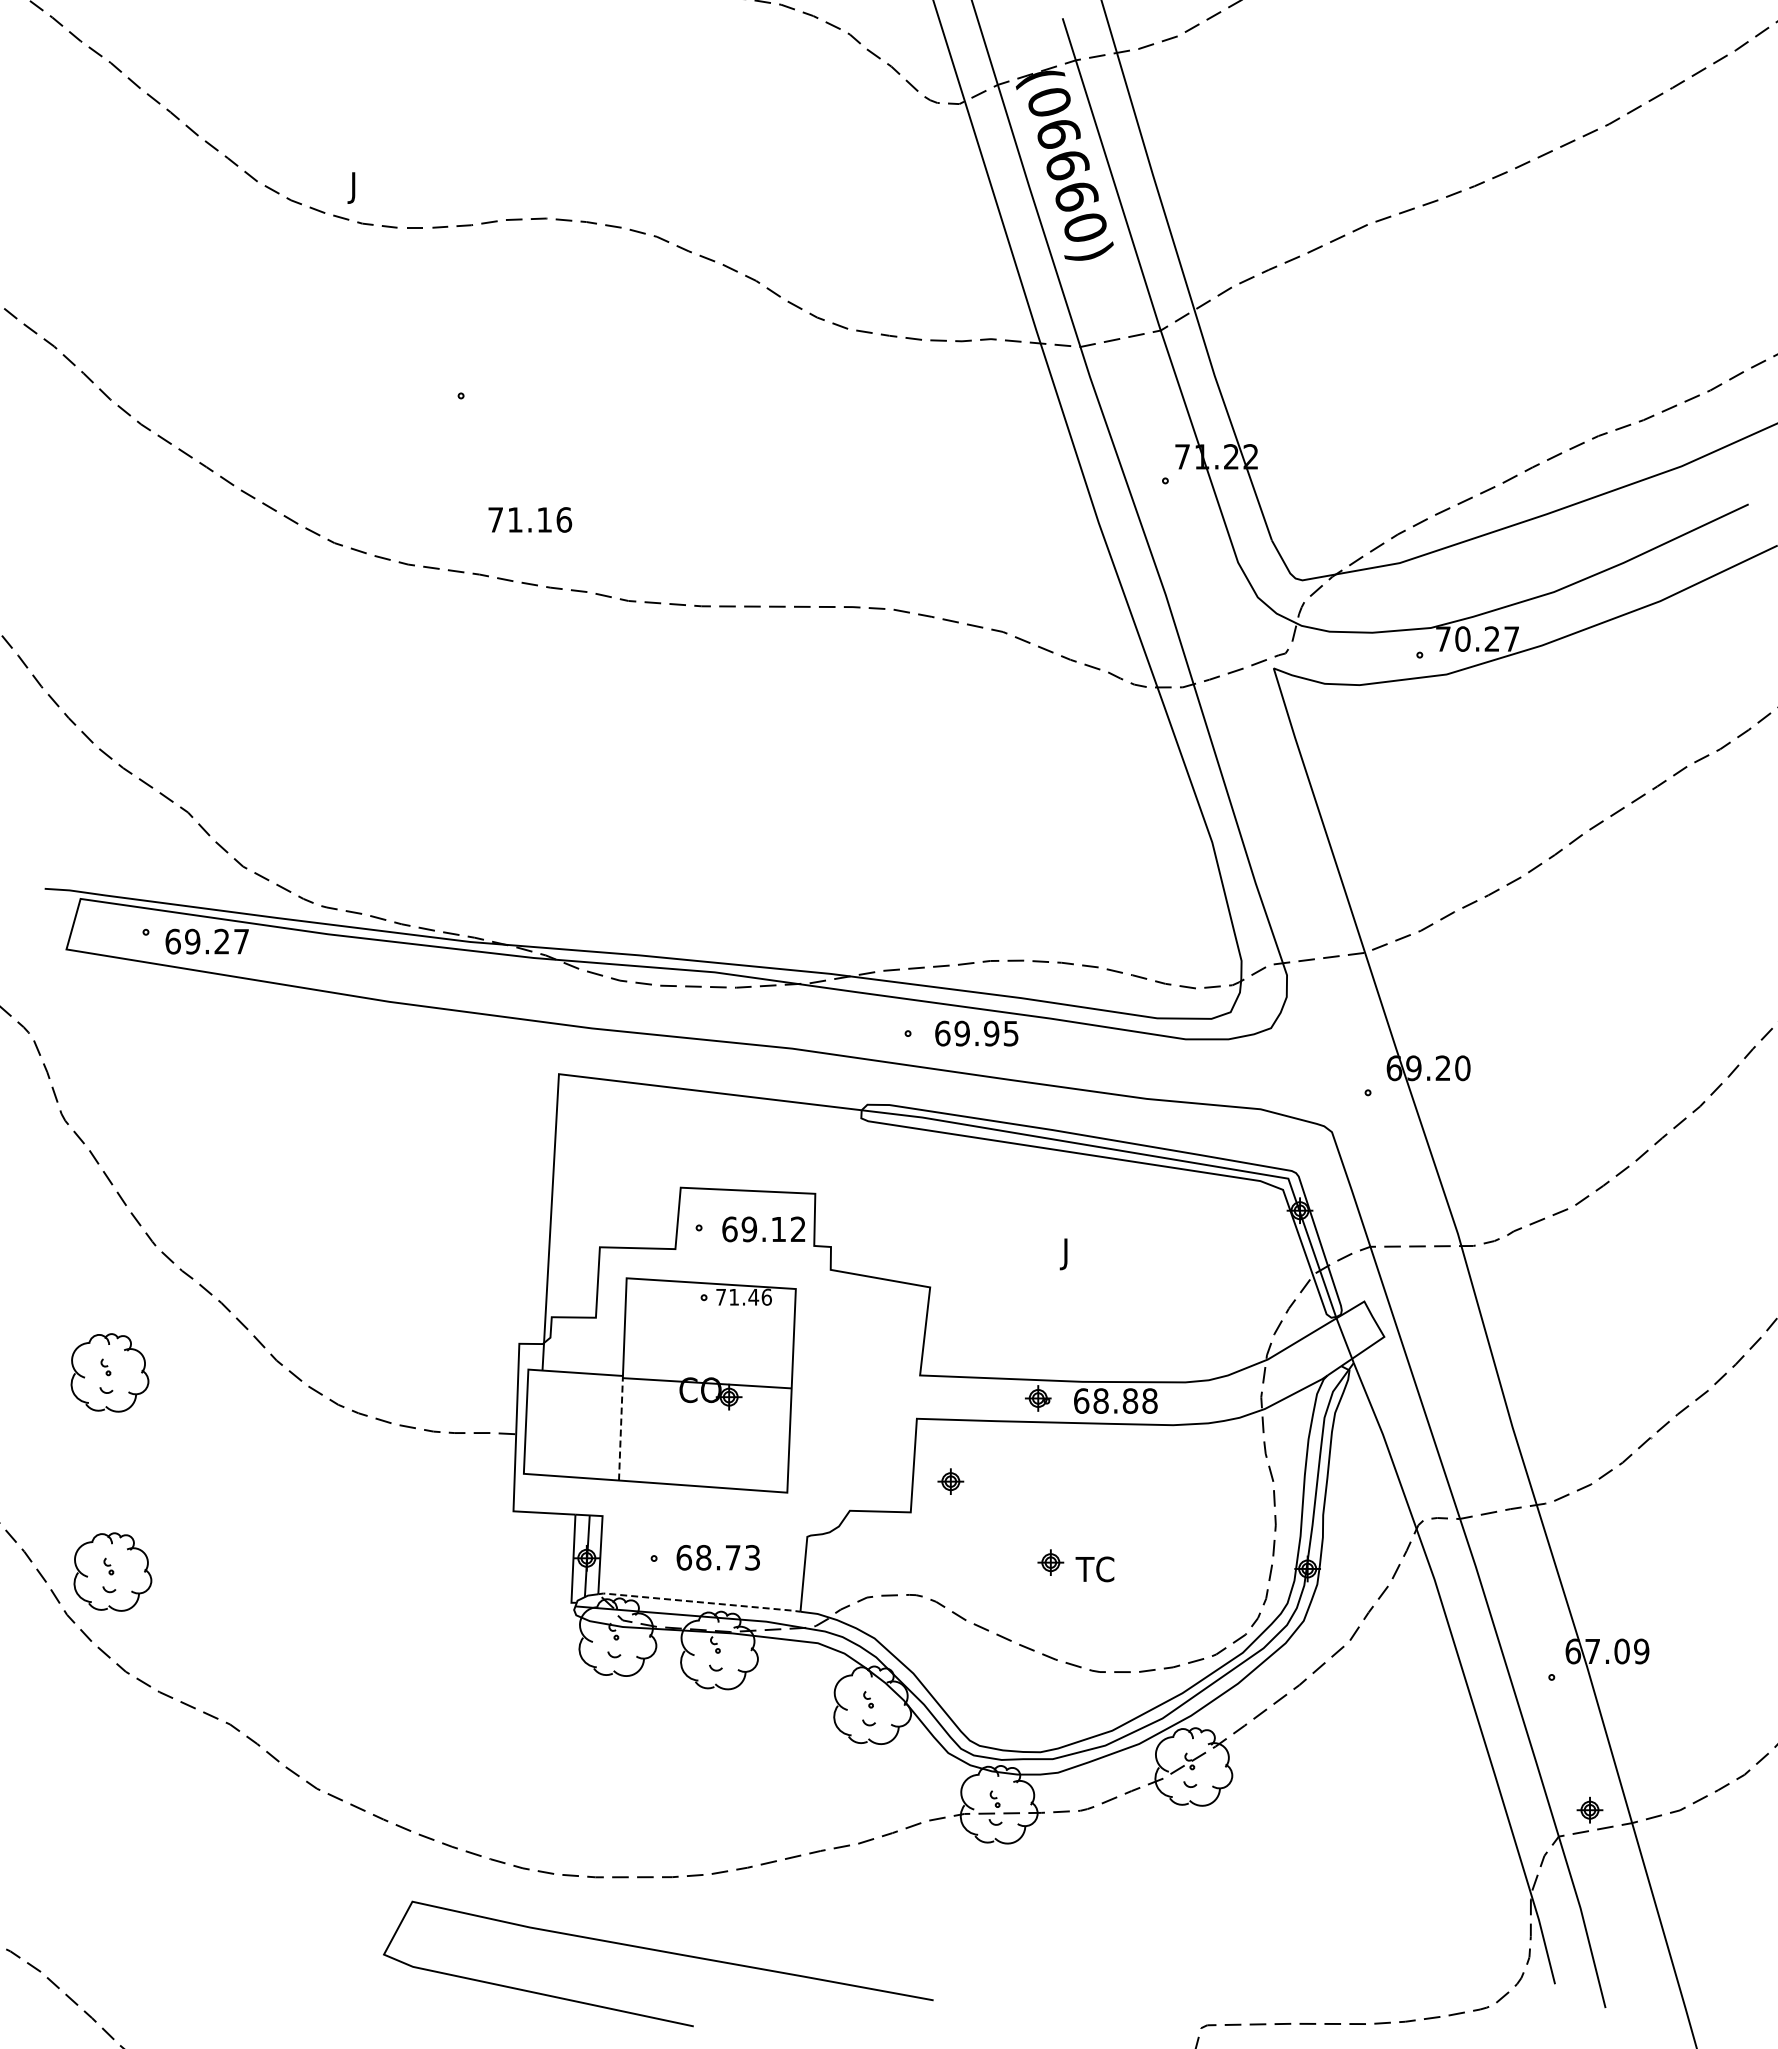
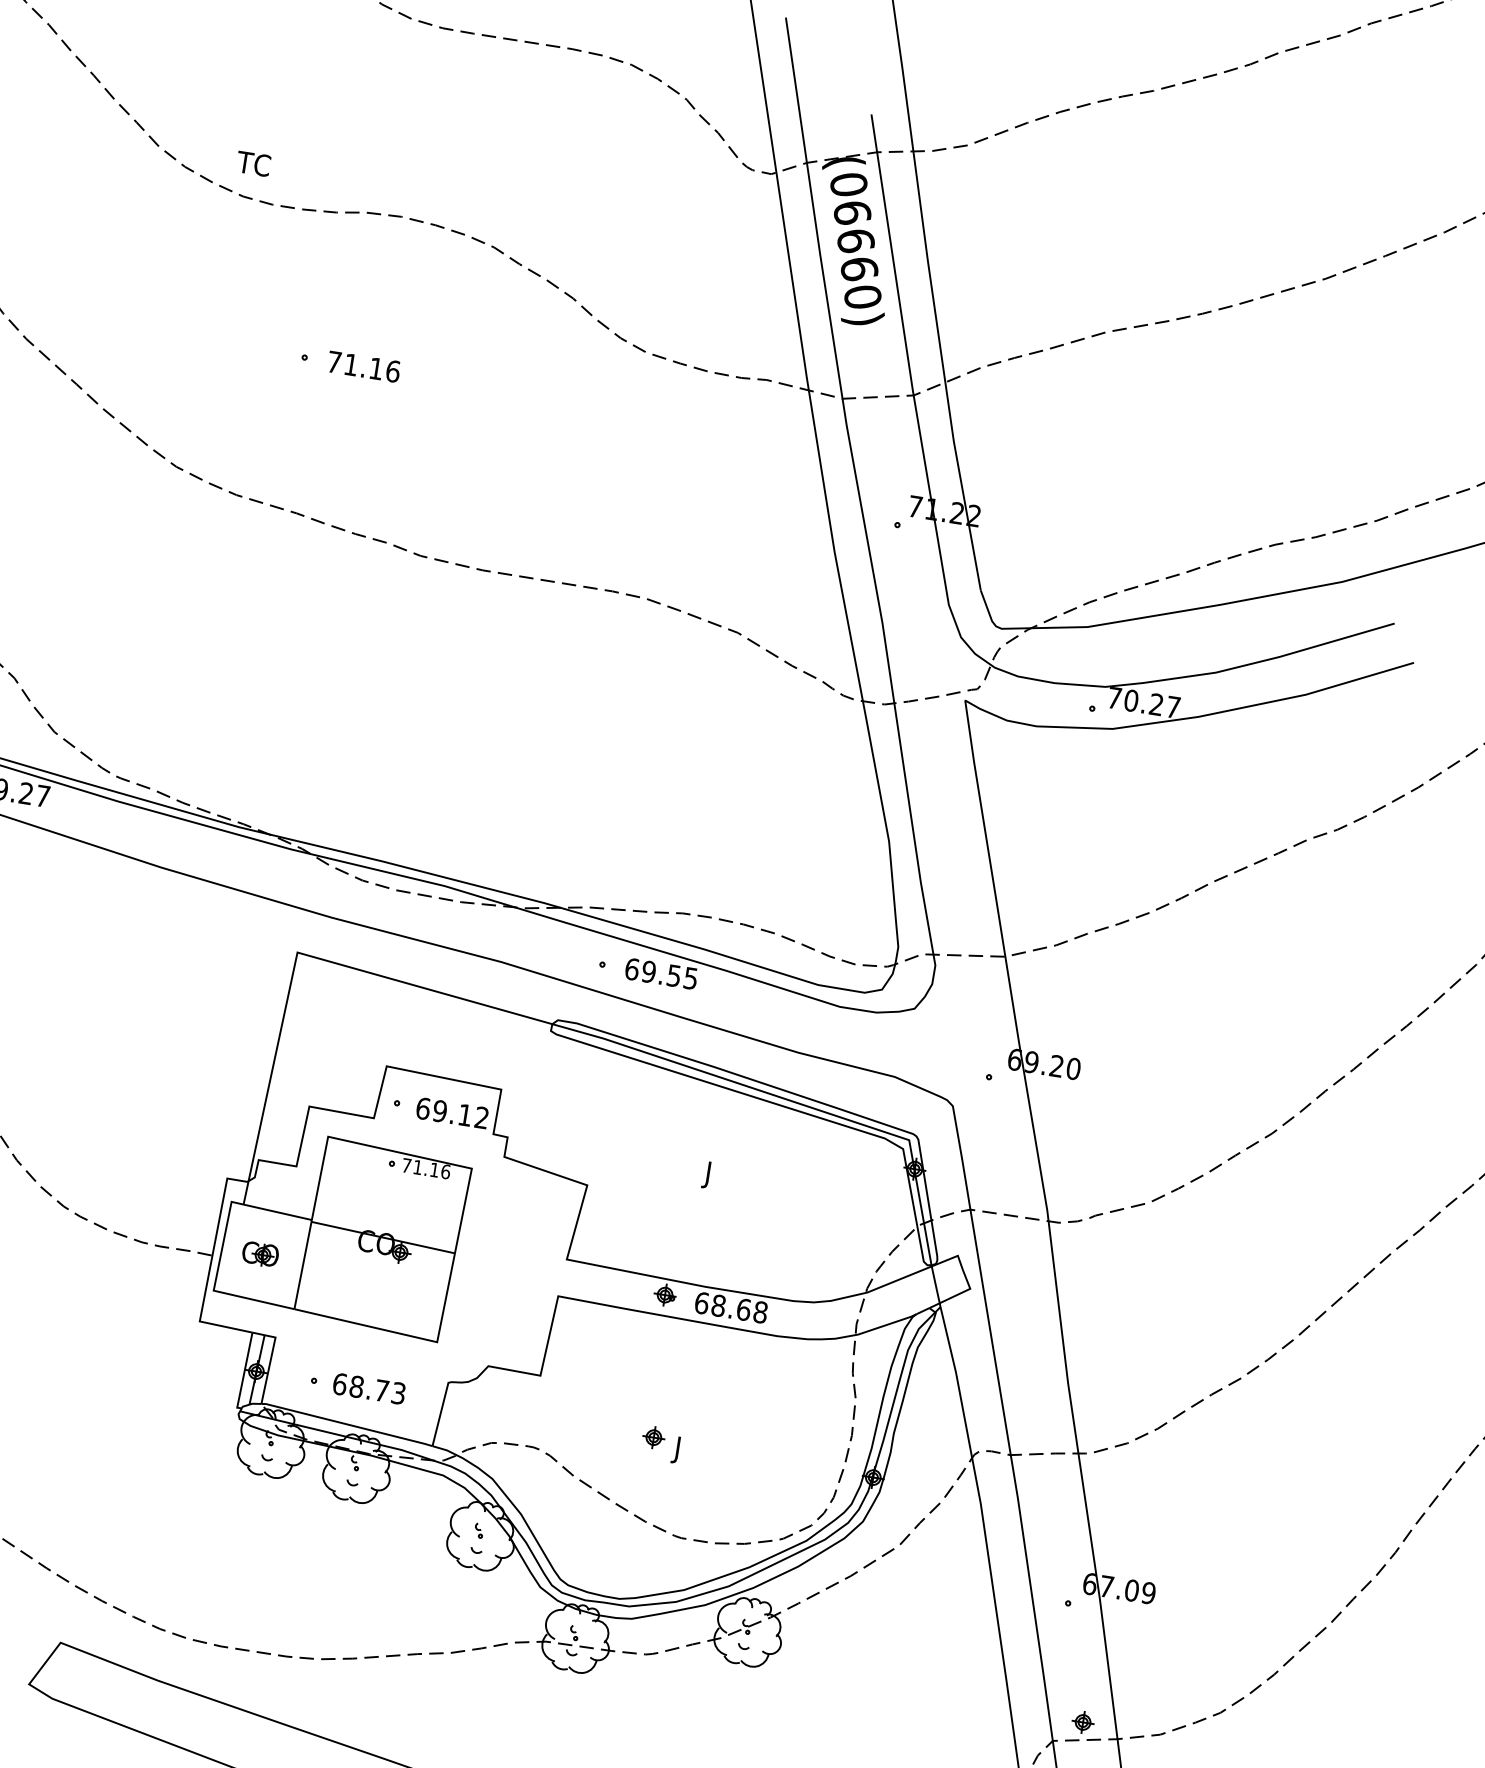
text: (367, 187) -> (252, 166), J -> TC
text: (530, 519) -> (364, 366), moved
text: (991, 1033) -> (674, 975), 69.95 -> 69.55
text: (753, 1297) -> (434, 1170), 71.46 -> 71.16
text: (1130, 1400) -> (743, 1309), 68.88 -> 68.68
part: (570, 1424) -> (260, 1254), added
line: (621, 1427) -> (303, 1264), dashed -> solid
part: (950, 1481) -> (578, 1354), removed
text: (1094, 1572) -> (689, 1451), TC -> J
line: (699, 1602) -> (347, 1424), dashed -> solid

